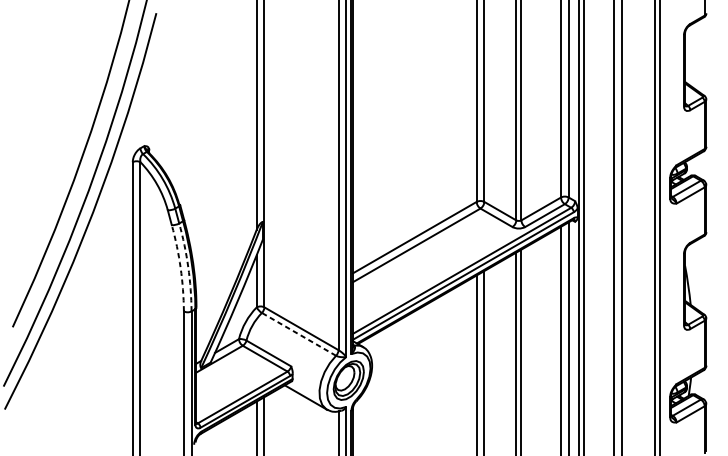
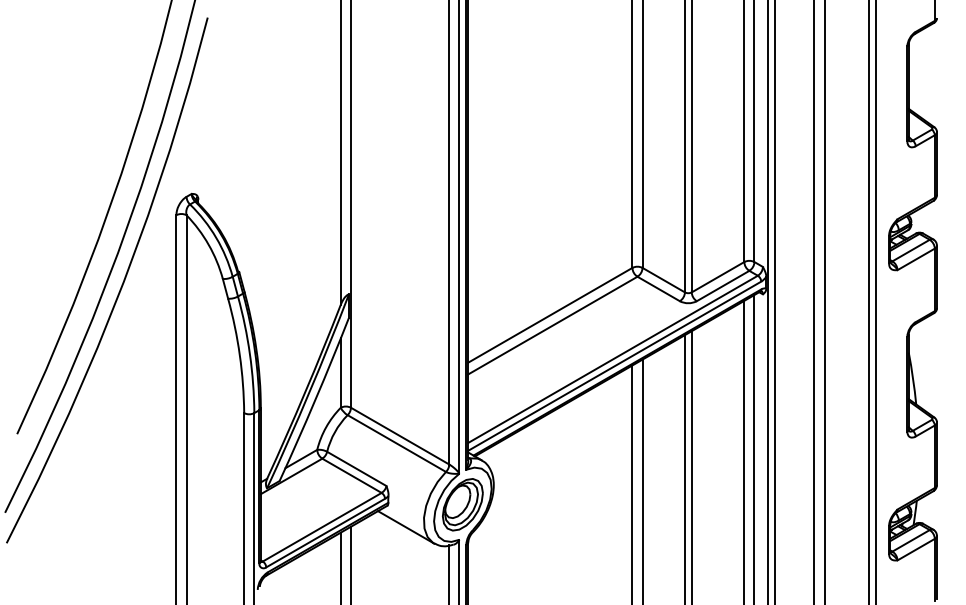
arc: (180, 267) -> (239, 355), dashed -> solid
arc: (187, 267) -> (249, 354), dashed -> solid
line: (298, 334) -> (396, 443), dashed -> solid

